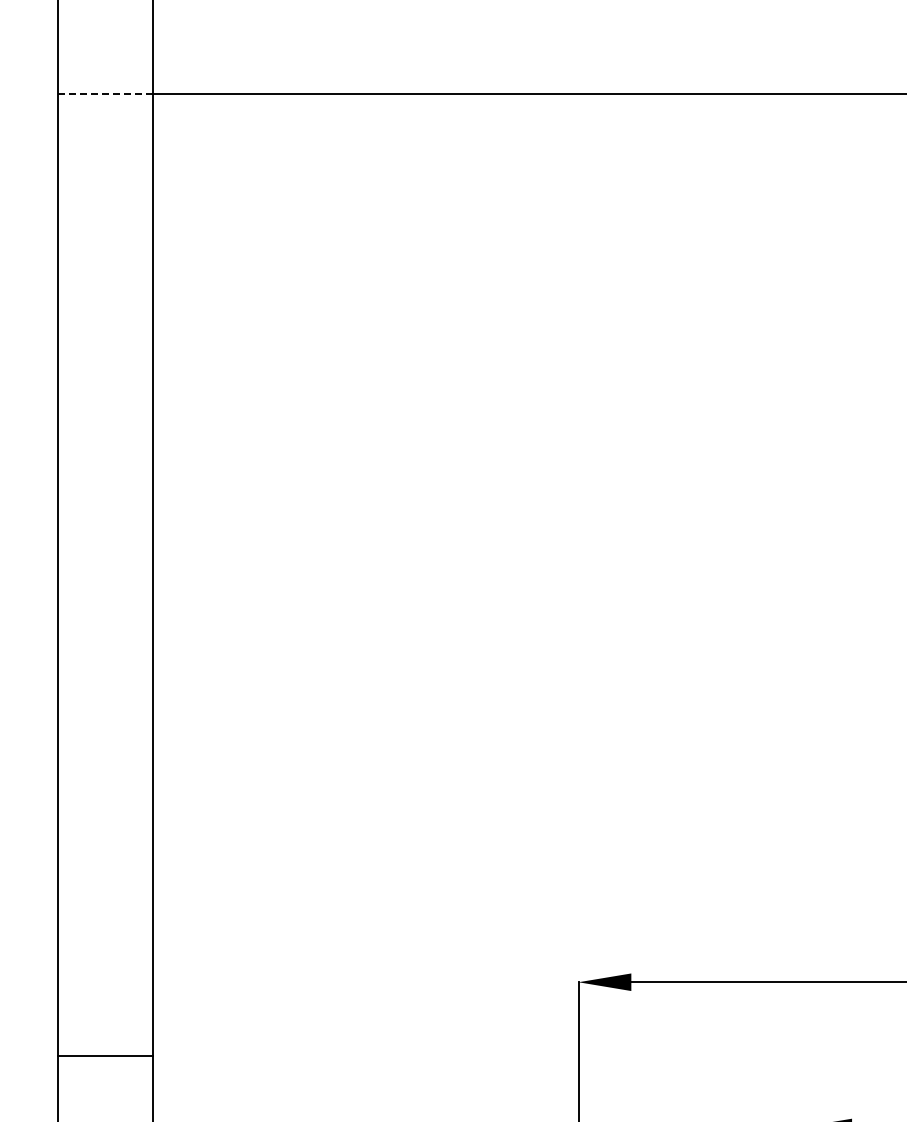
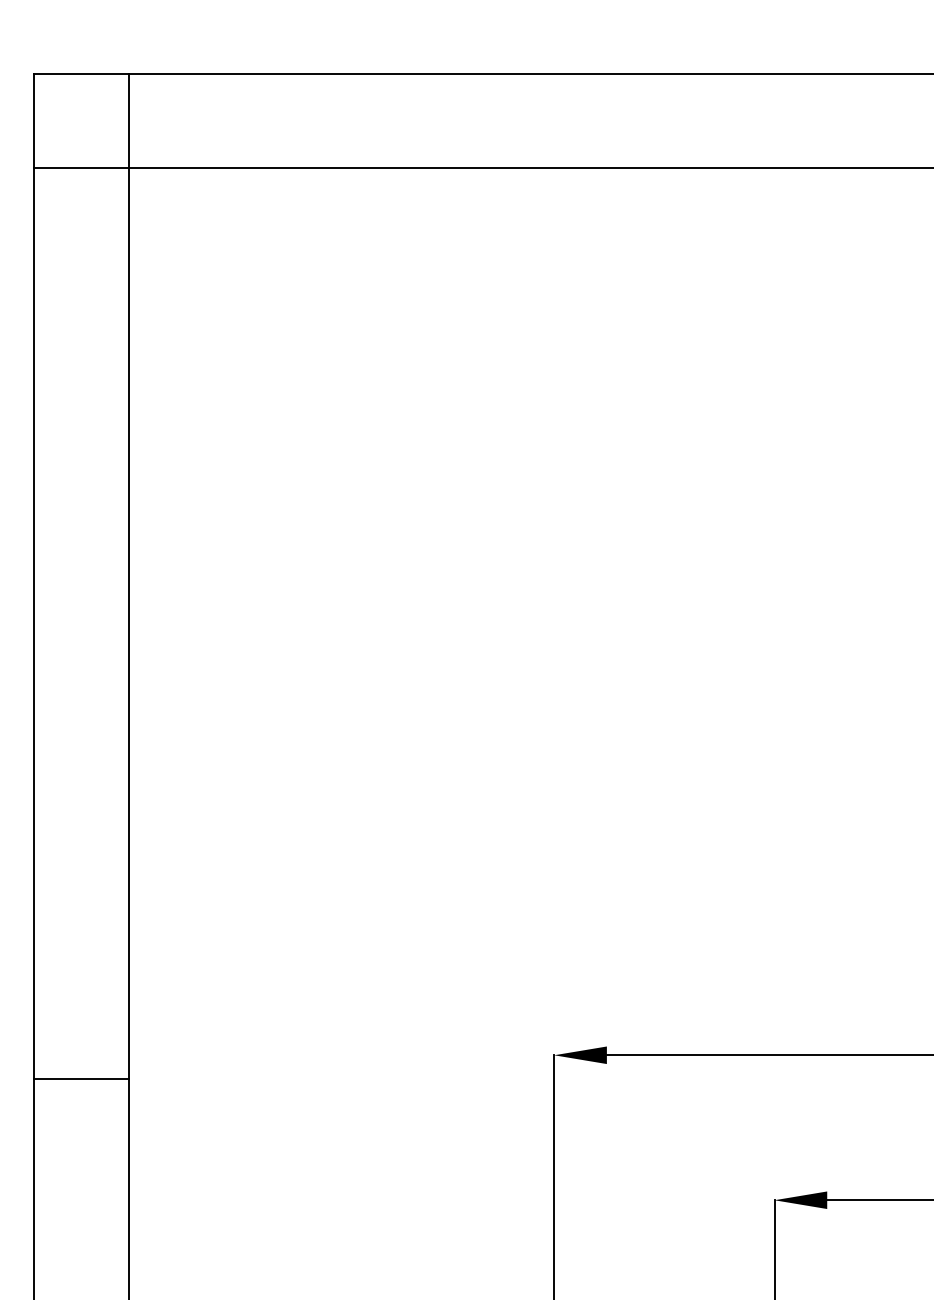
line: (105, 93) -> (82, 168), dashed -> solid
line: (104, 1056) -> (81, 1079), moved

